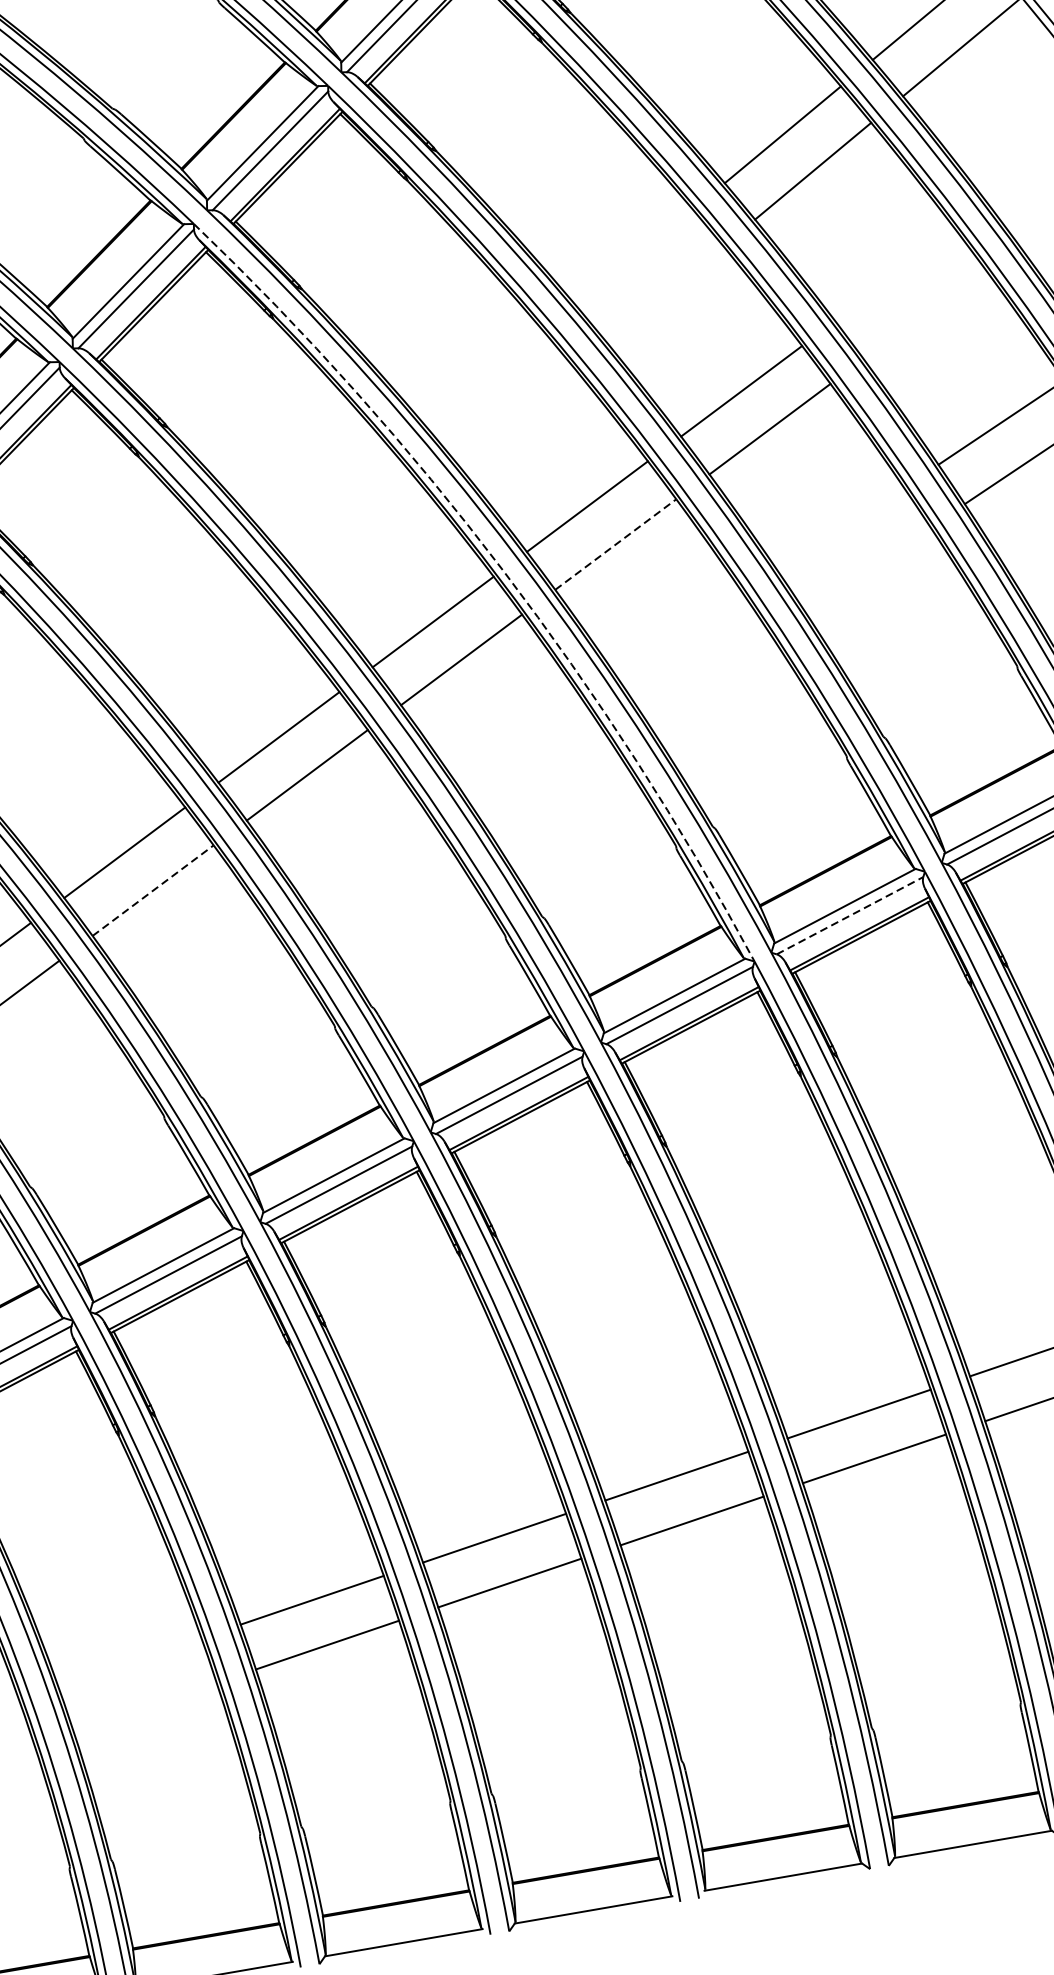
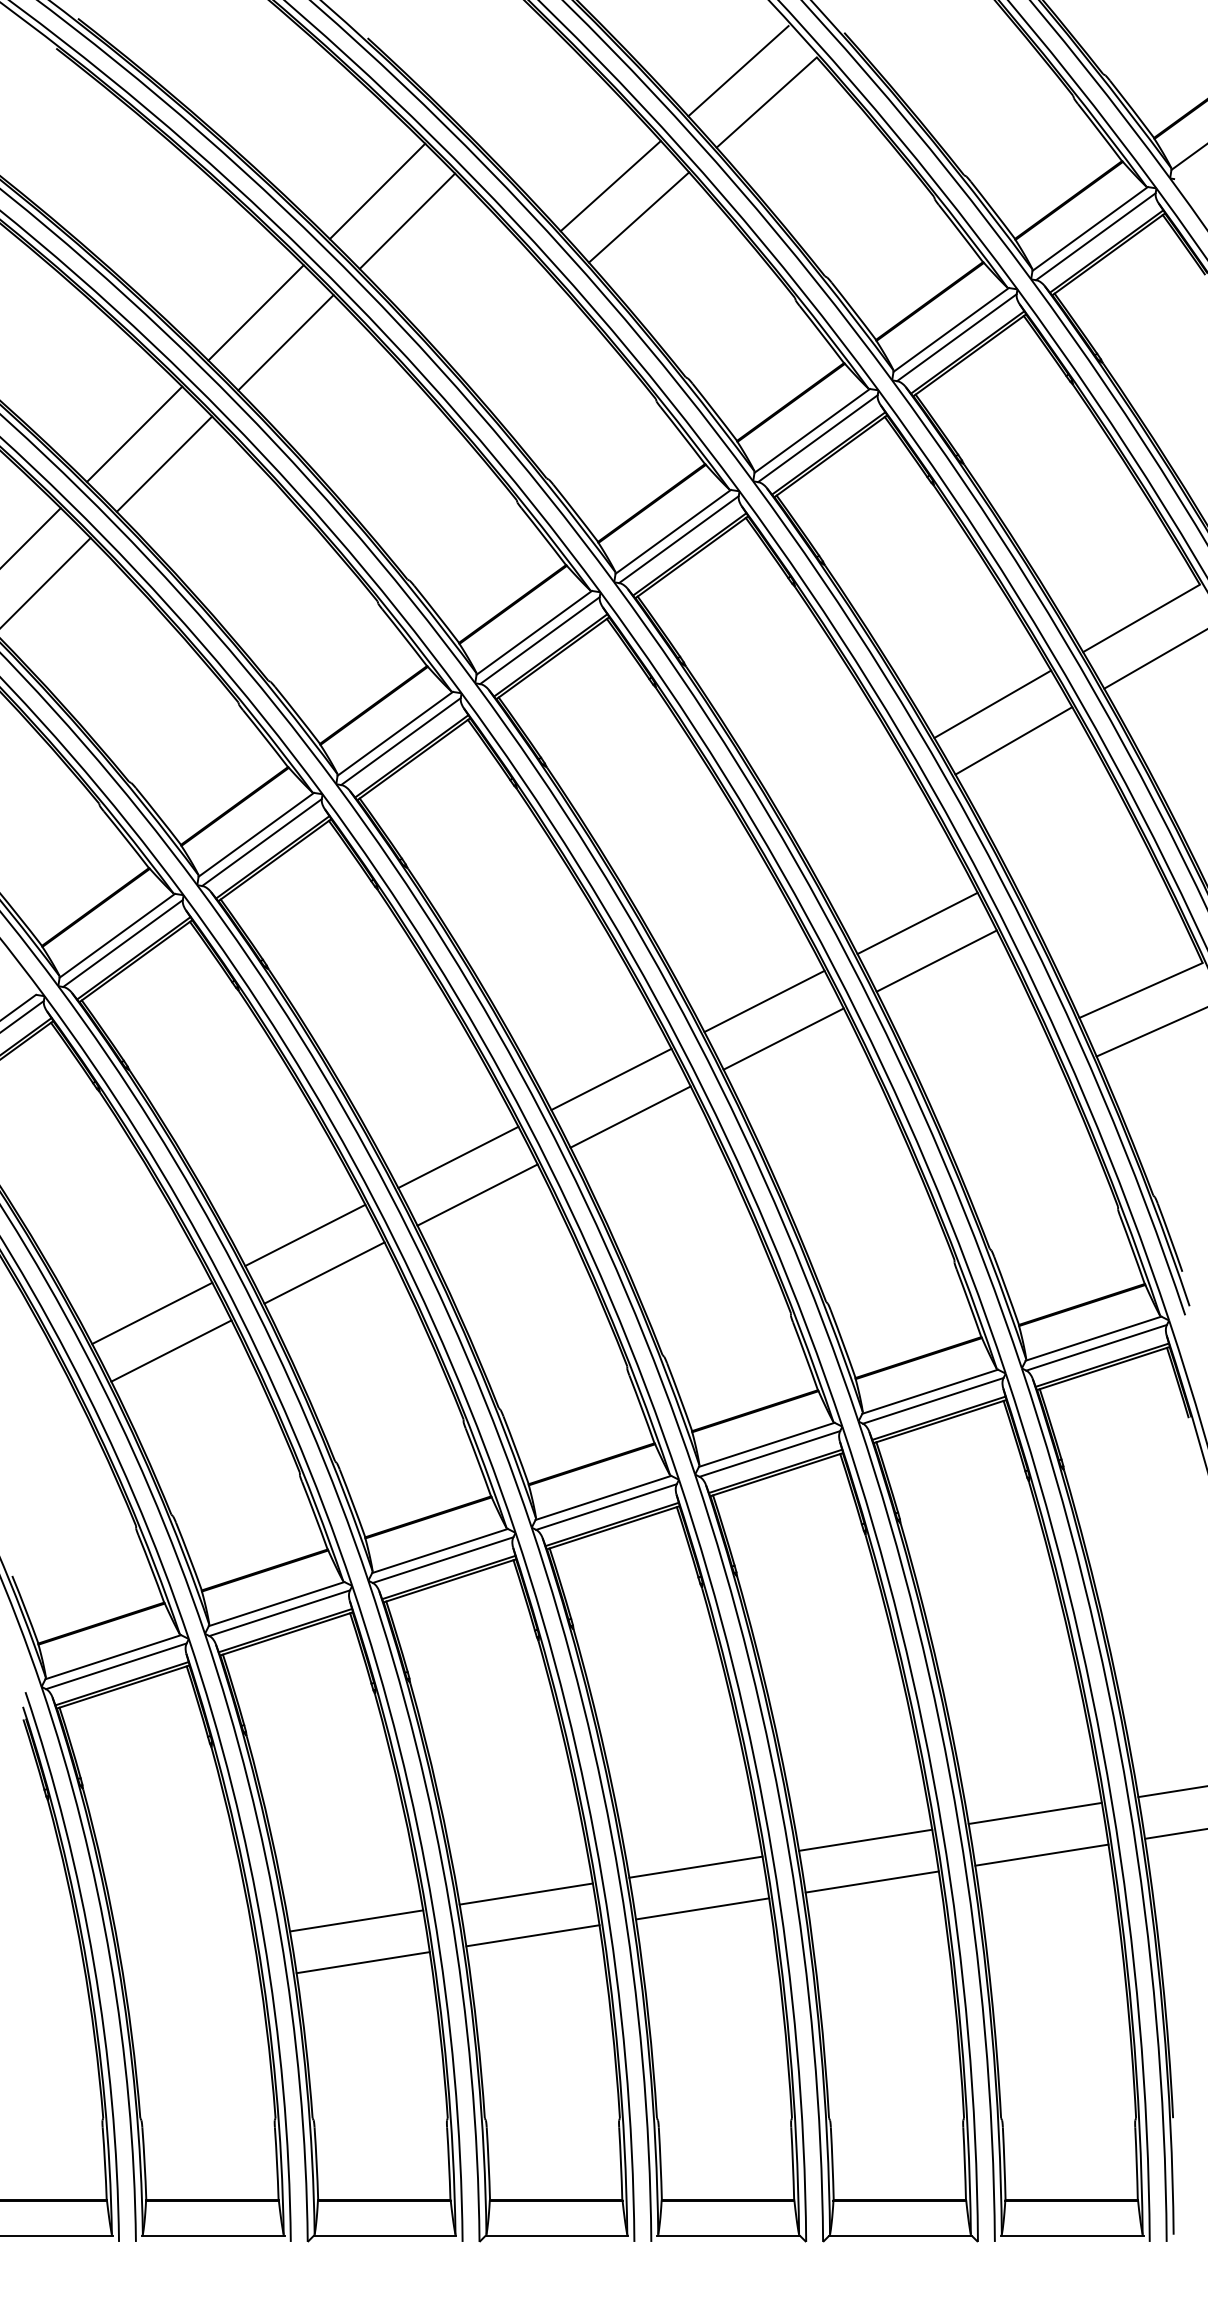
line: (616, 543) -> (784, 1038), dashed -> solid
arc: (502, 571) -> (680, 1045), dashed -> solid
line: (153, 890) -> (324, 1272), dashed -> solid
line: (850, 915) -> (933, 1400), dashed -> solid

